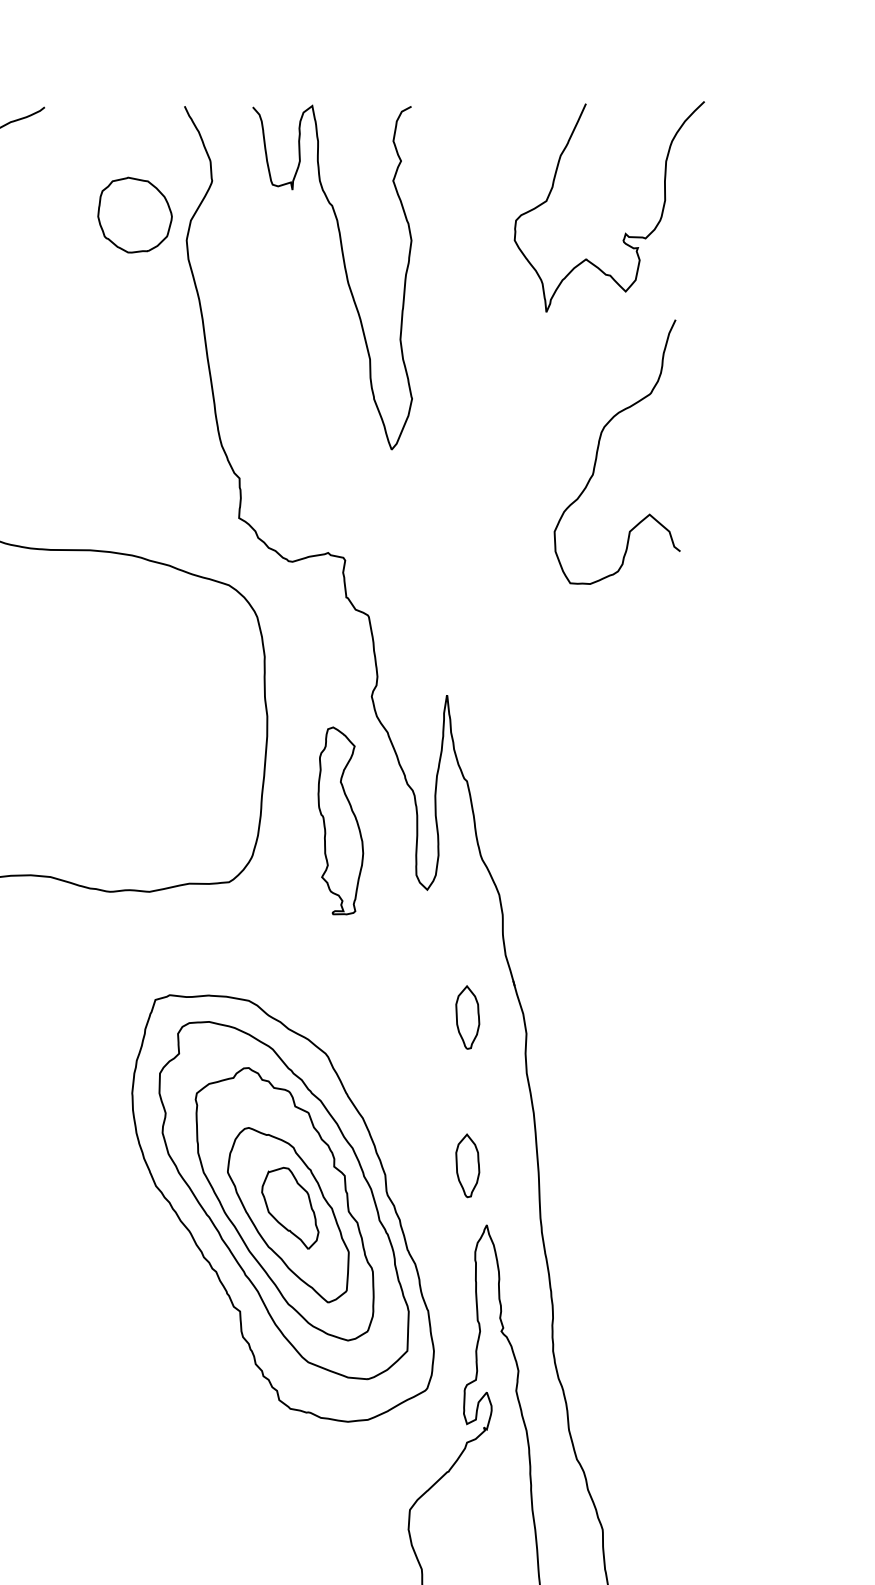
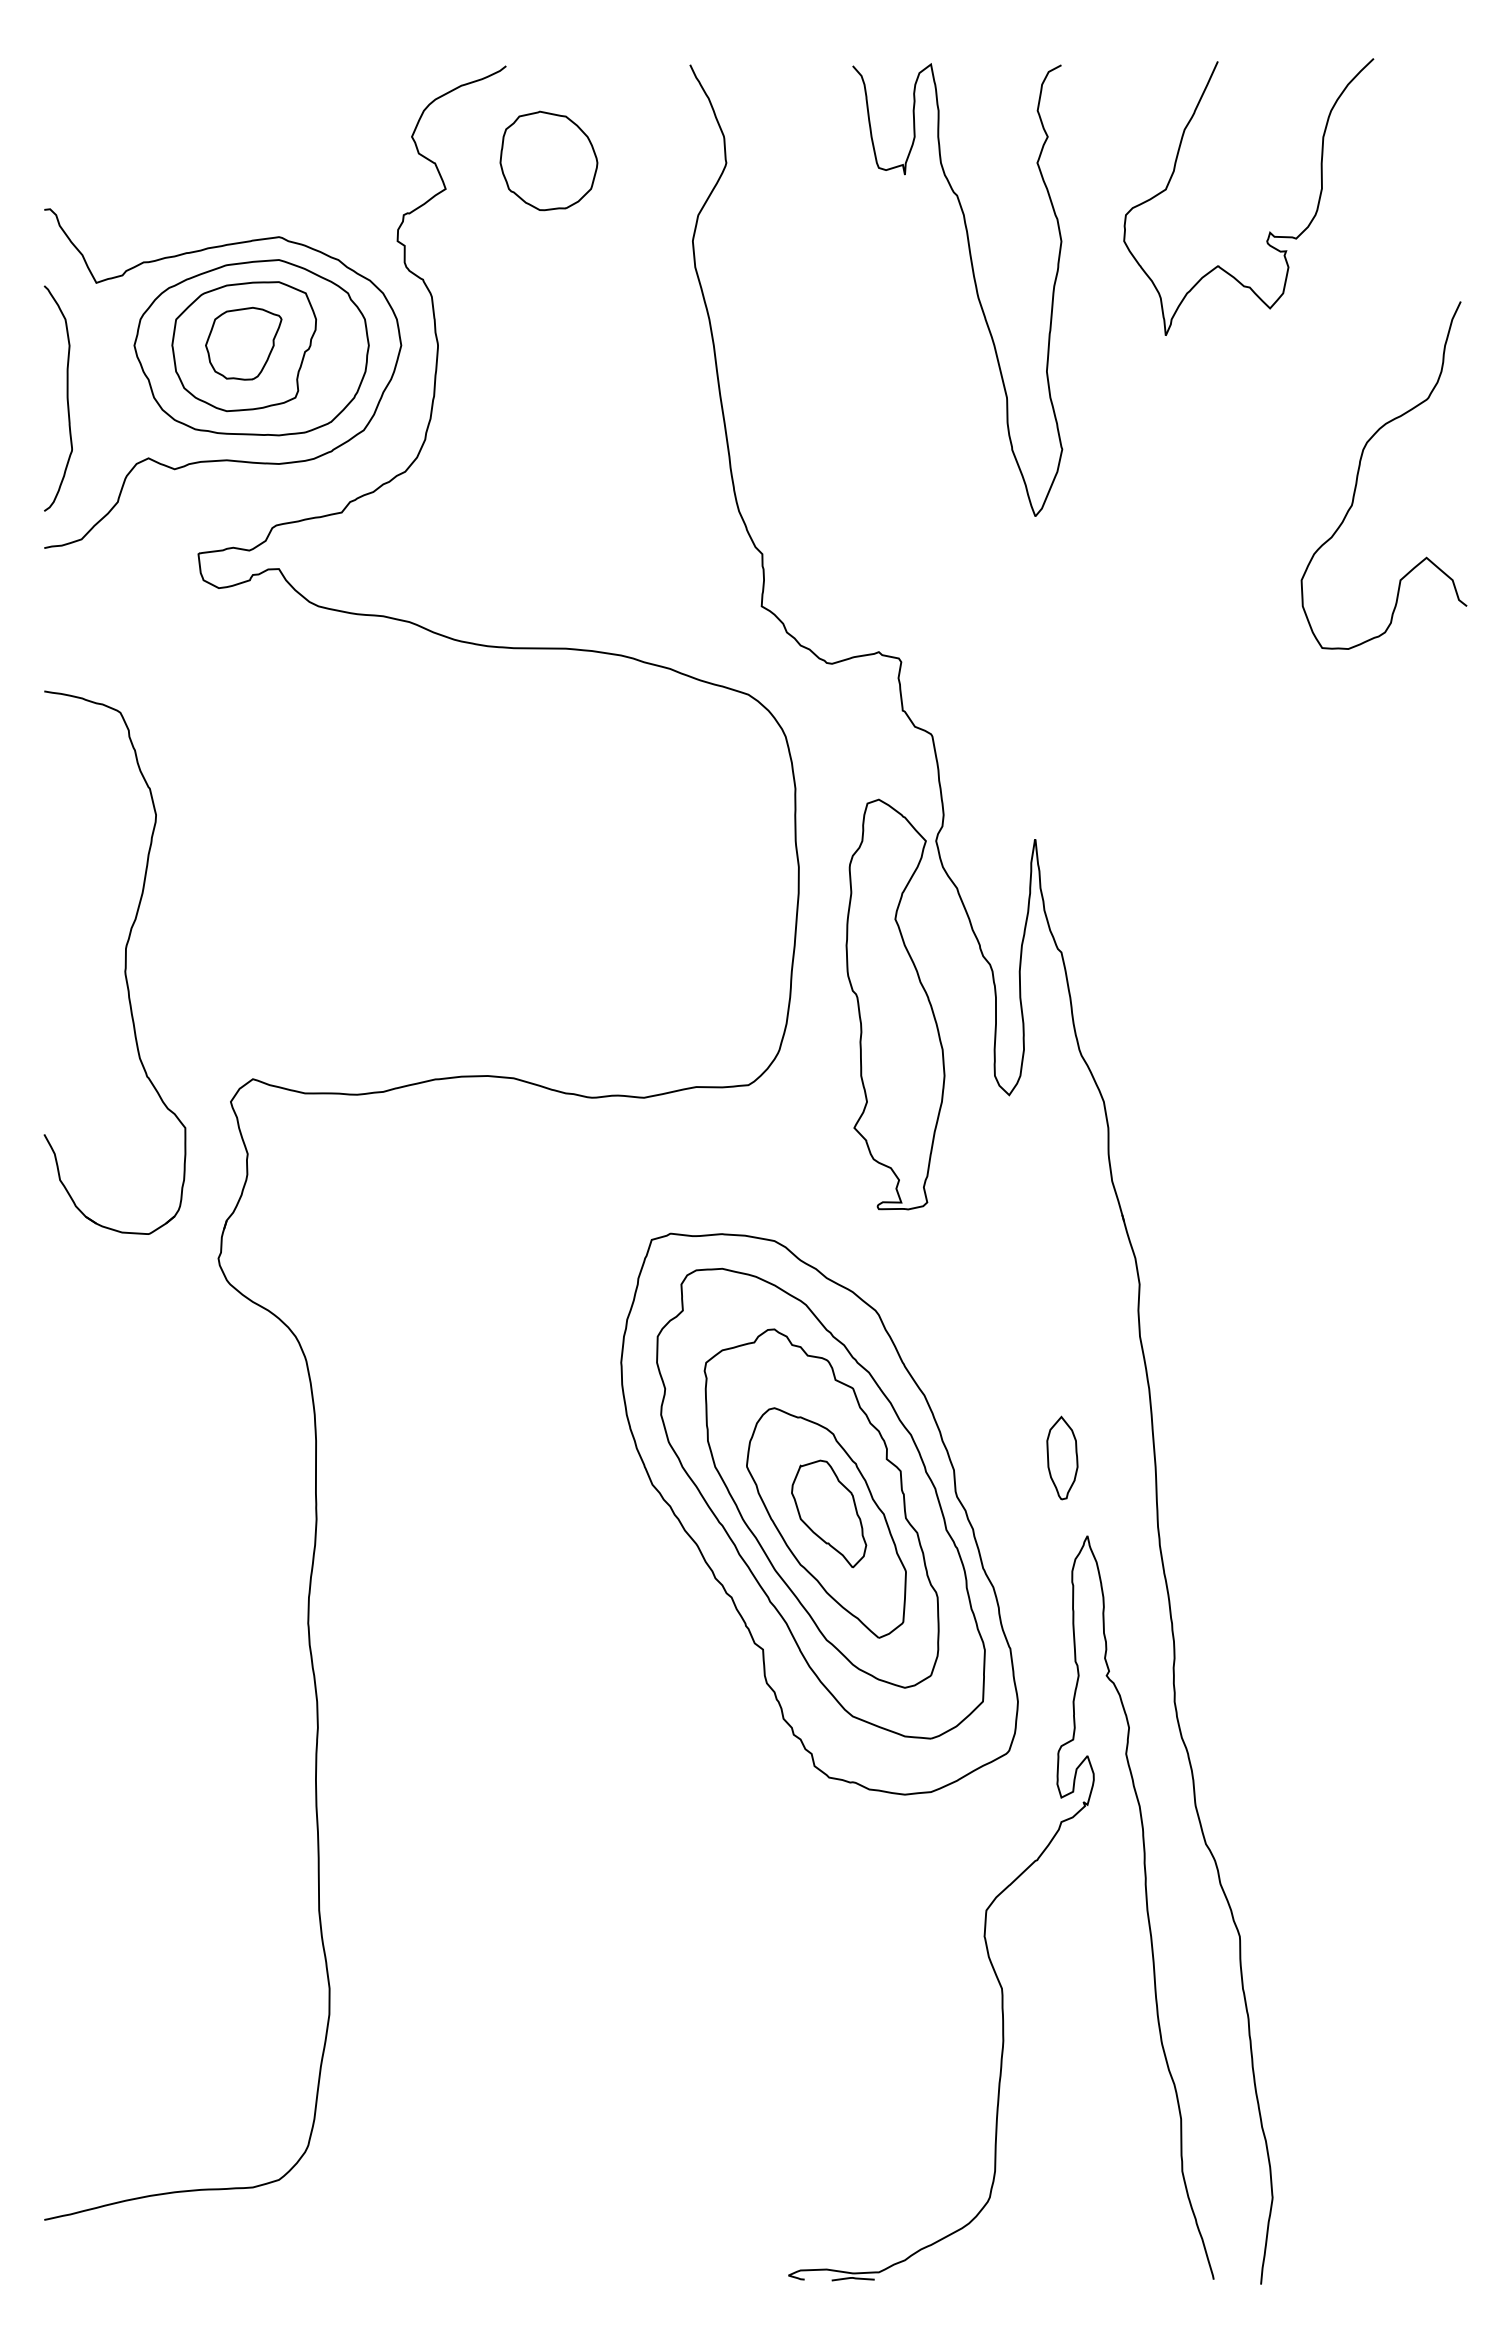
part: (134, 214) -> (548, 160), moved
curve: (345, 273) -> (974, 284), moved
curve: (598, 449) -> (1359, 471), moved
part: (340, 820) -> (895, 1004), size x1.67
part: (467, 1017) -> (1062, 1262), removed

